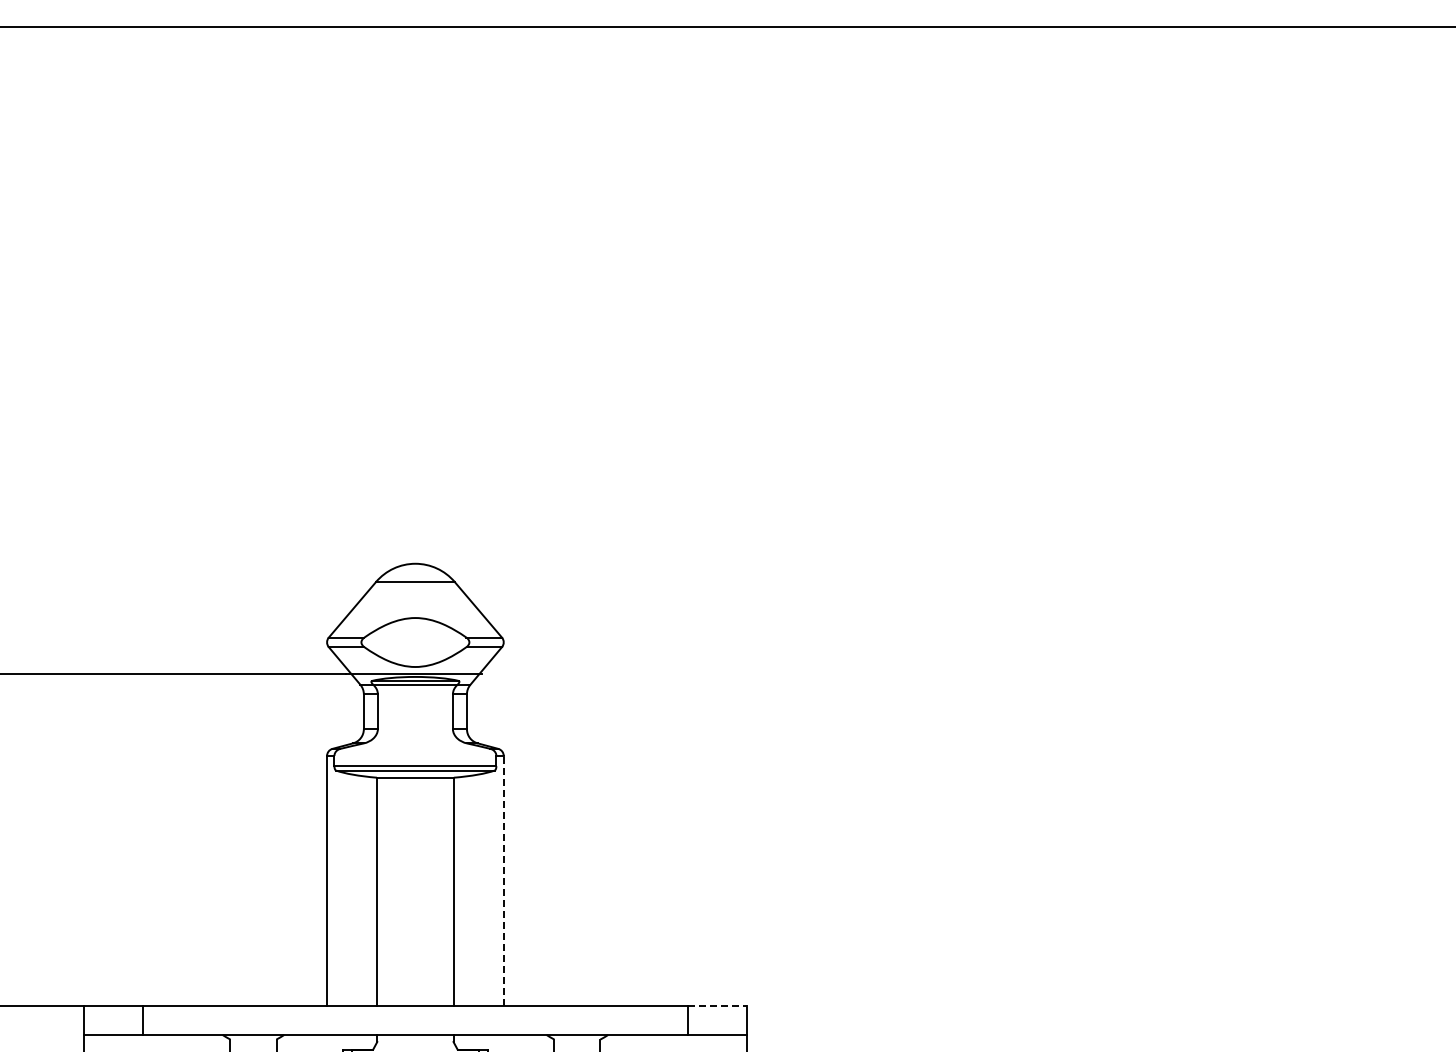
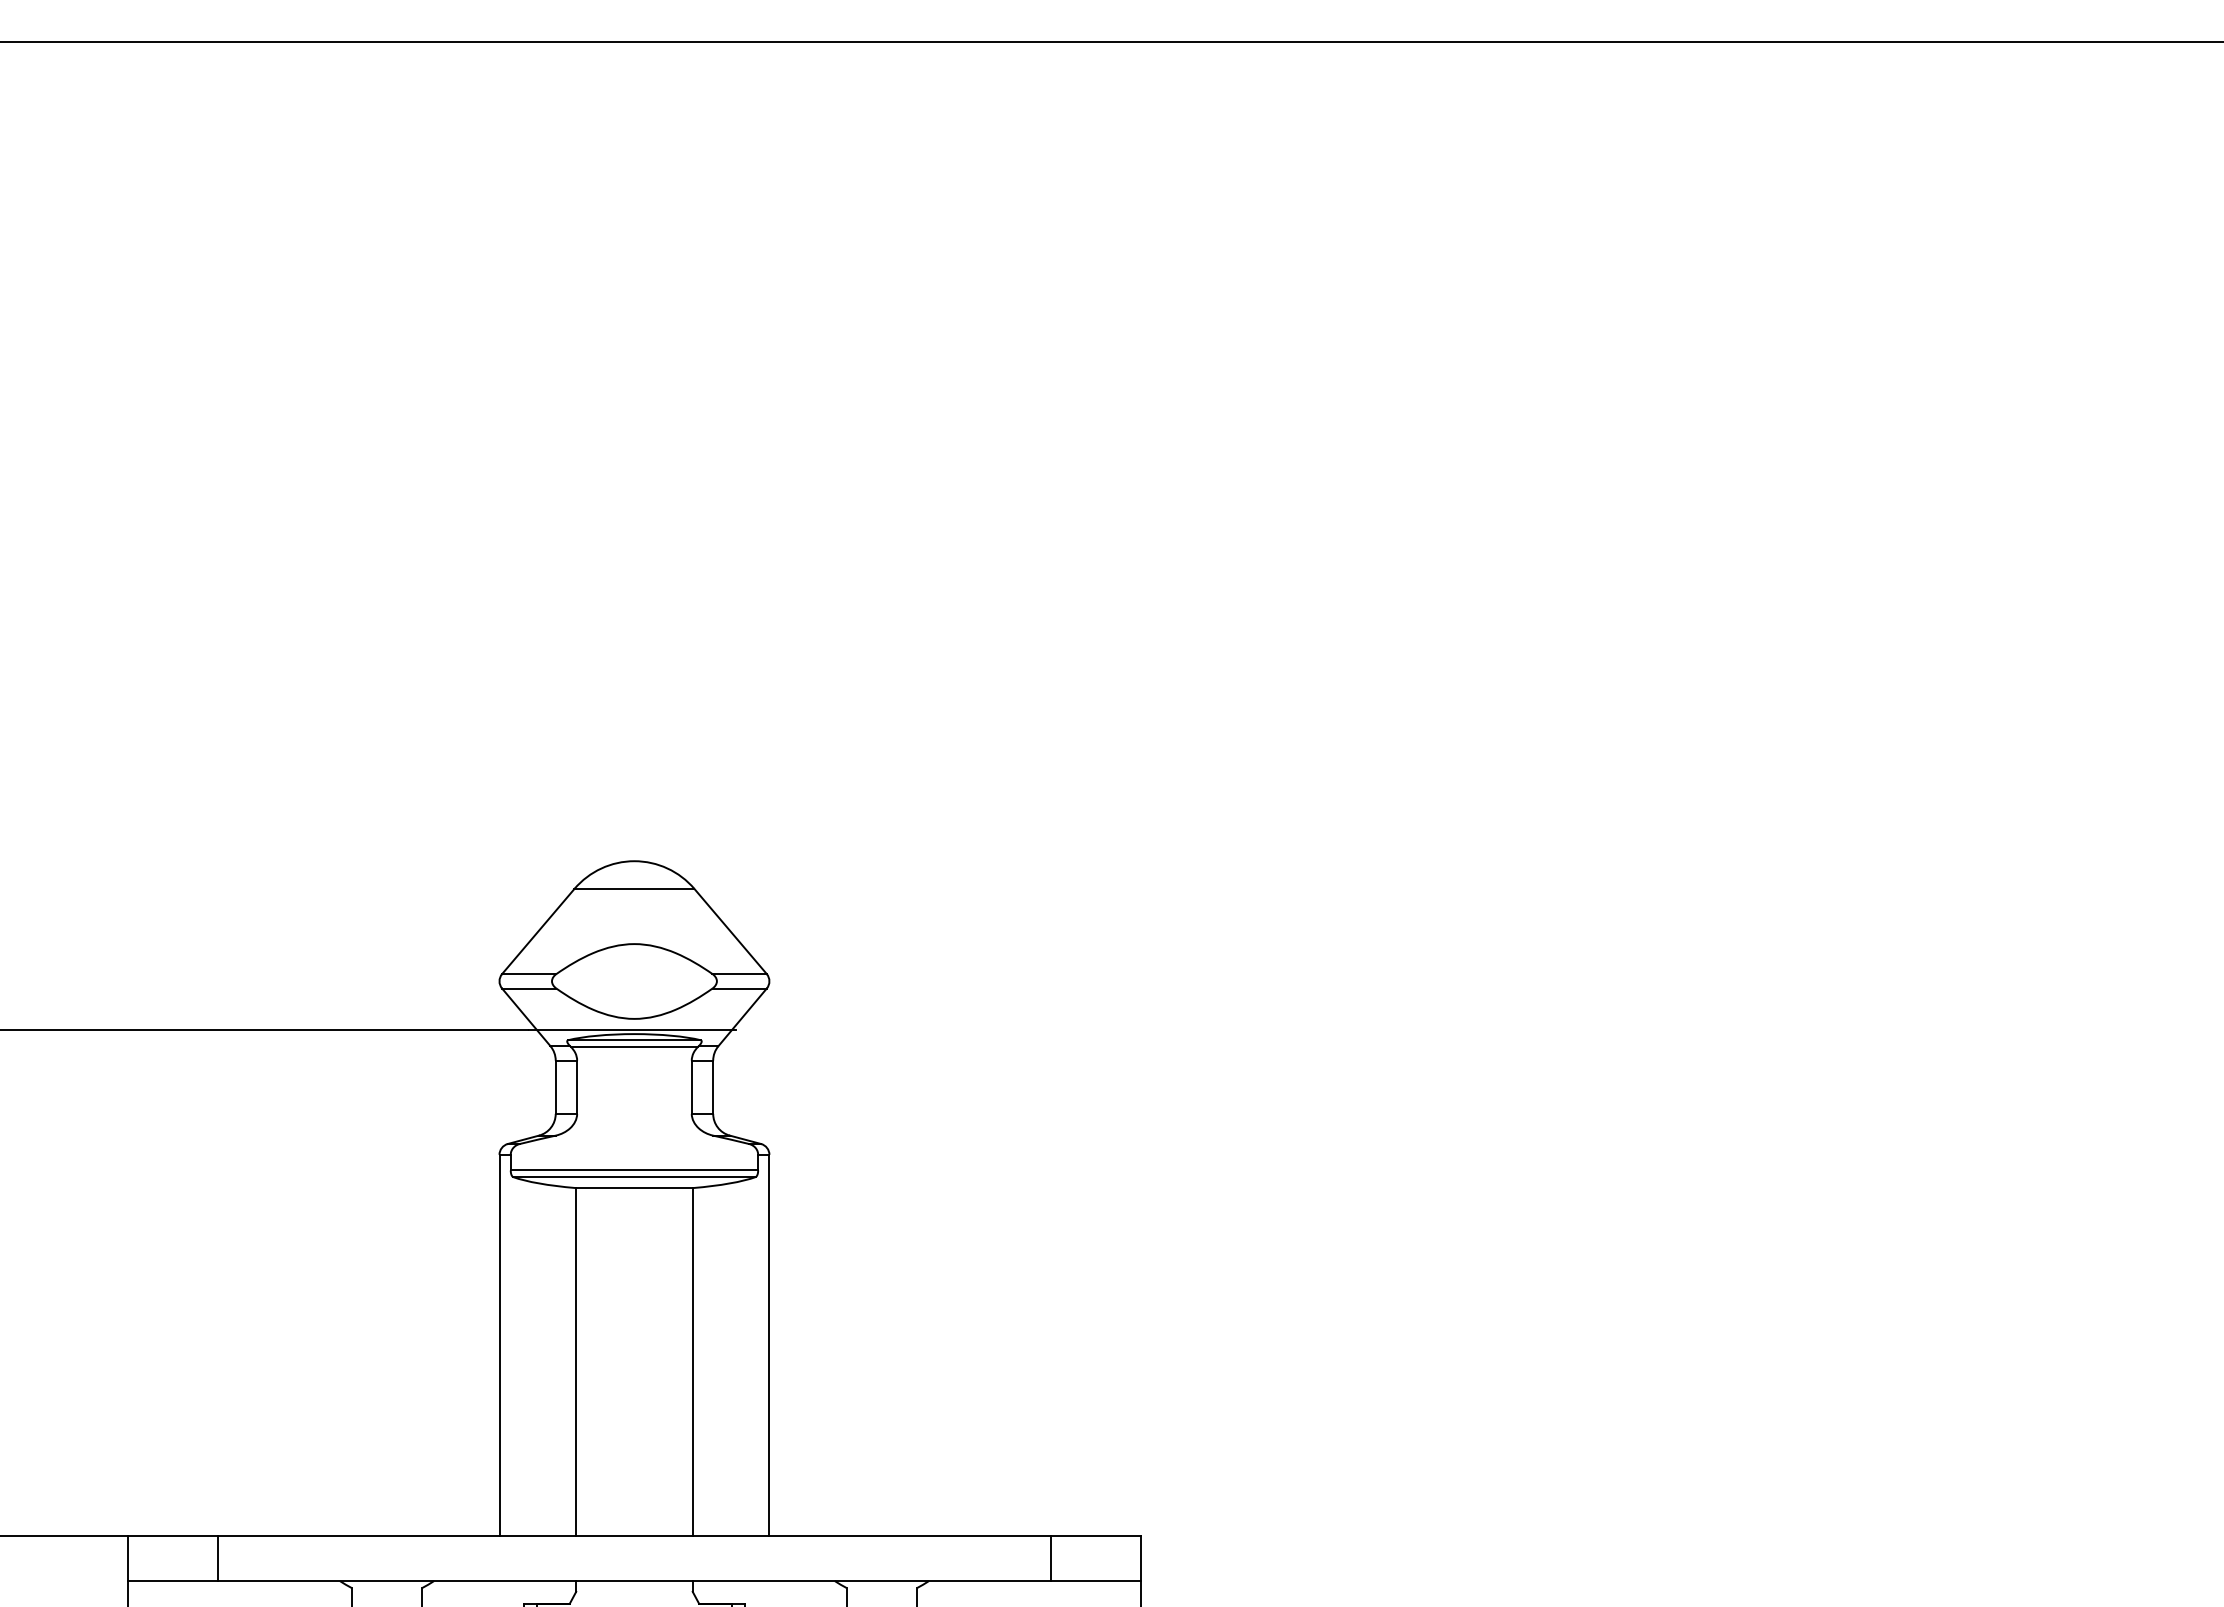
line: (503, 880) -> (769, 1345), dashed -> solid
line: (717, 1005) -> (1095, 1536), dashed -> solid

